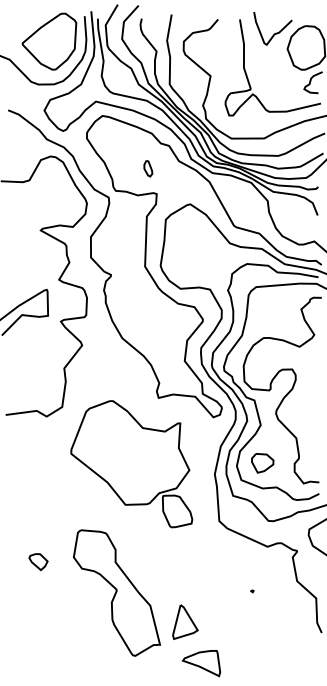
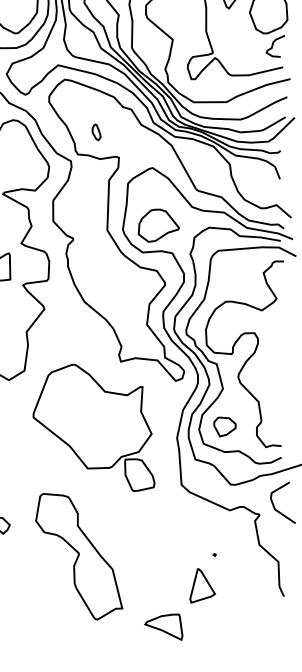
part: (148, 168) -> (96, 132), moved
part: (196, 262) -> (158, 226), added
part: (185, 621) -> (202, 585), moved

